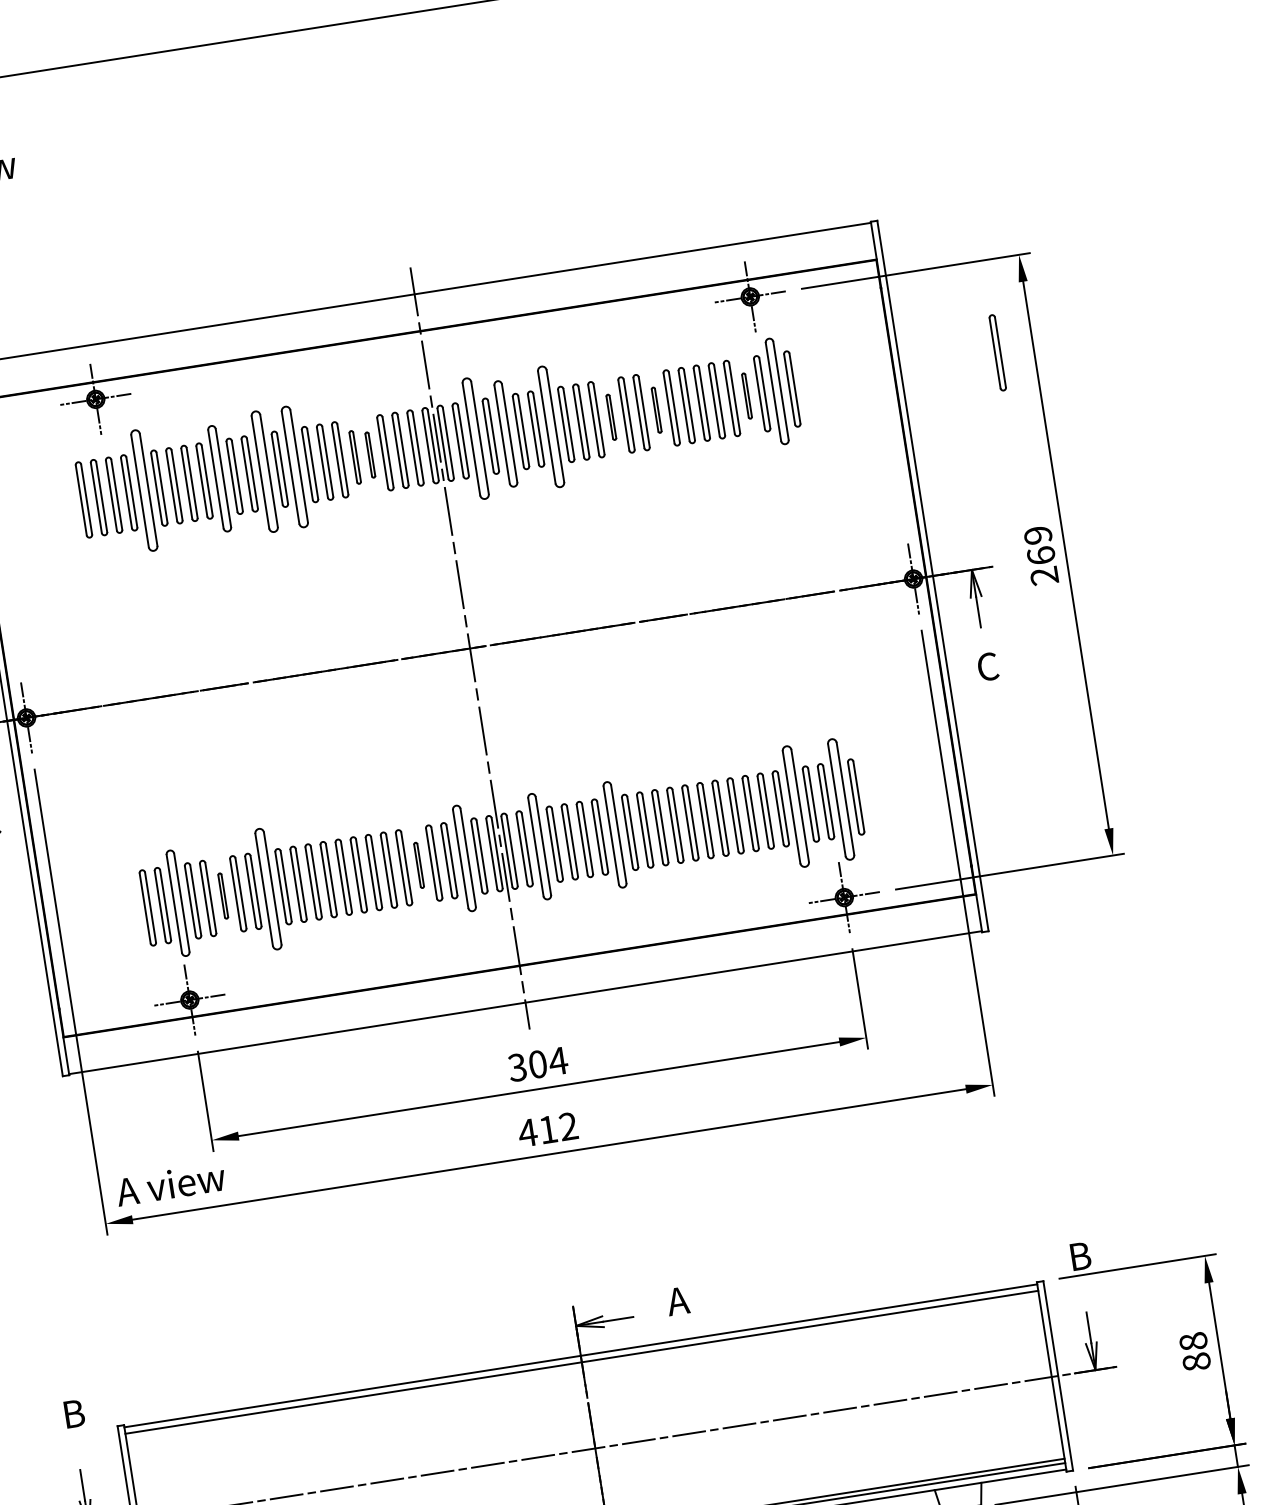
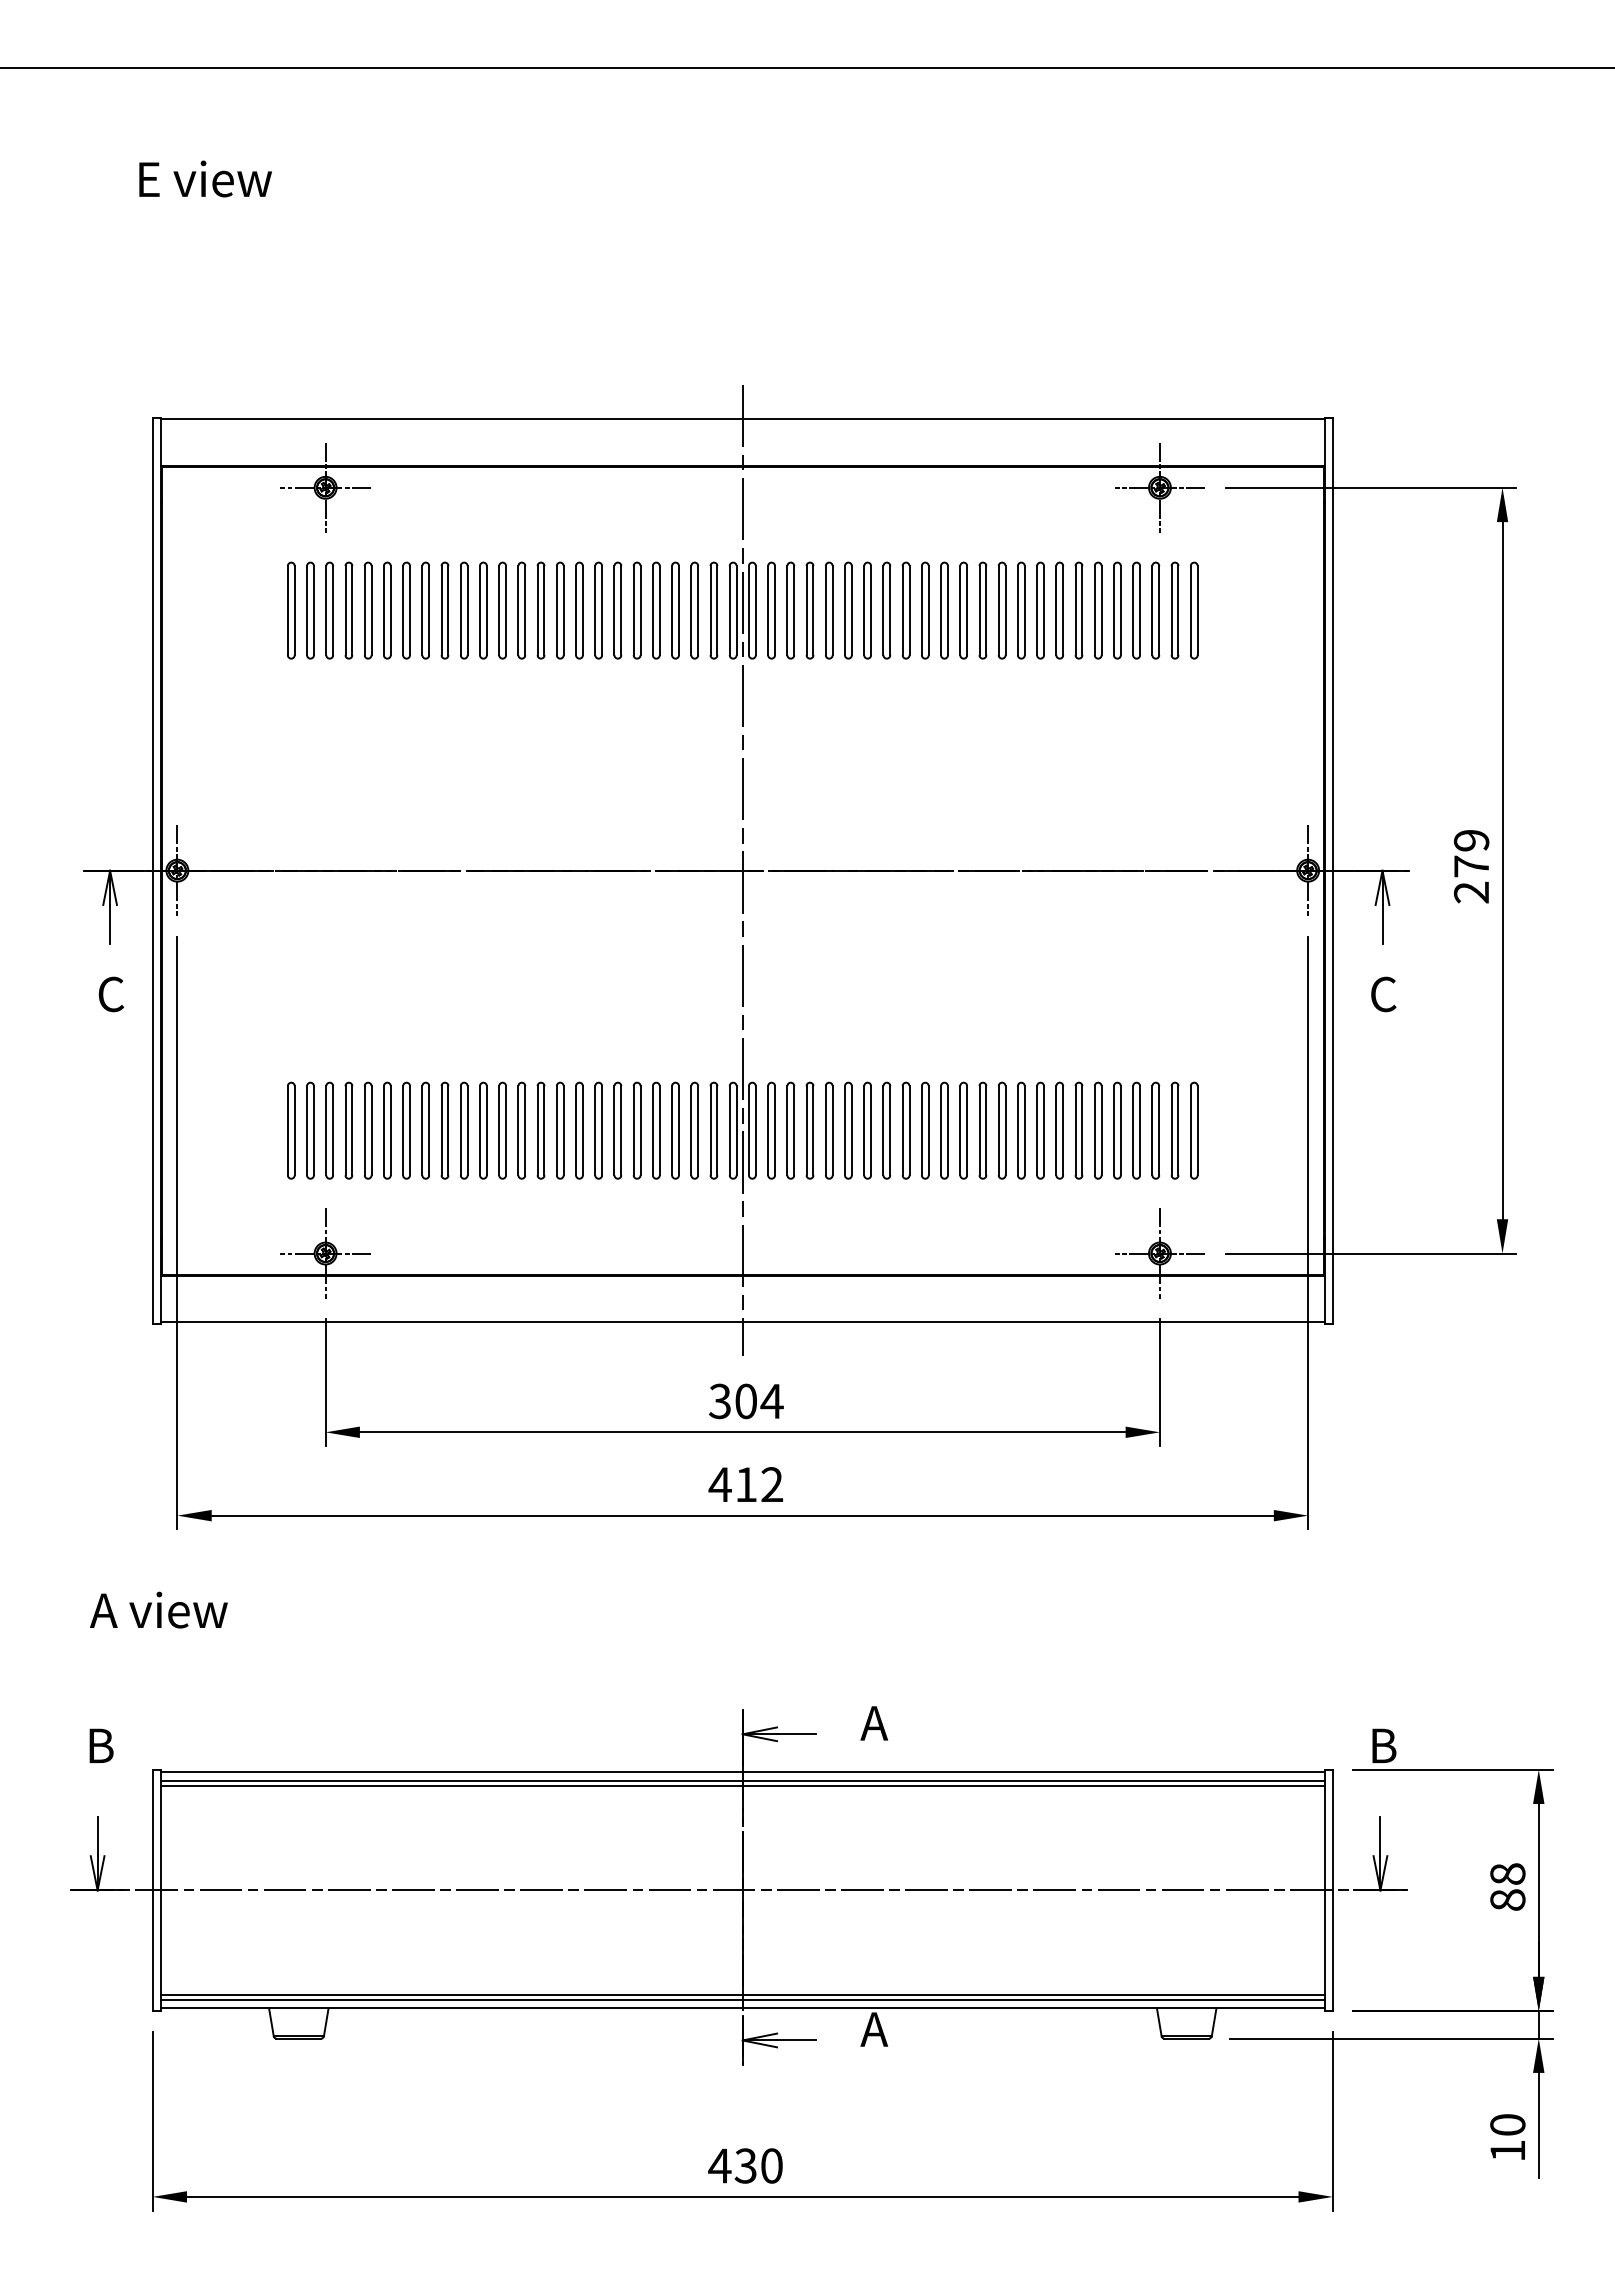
part: (997, 352) -> (1456, 605), removed
part: (776, 391) -> (1174, 610), size x0.71
part: (746, 396) -> (1136, 610), size x1.67
part: (656, 410) -> (1021, 610), size x1.67
part: (611, 417) -> (963, 610), size x1.67
part: (550, 426) -> (886, 610), size x0.62
part: (506, 433) -> (829, 610), size x0.71
part: (475, 438) -> (790, 610), size x0.62
part: (370, 455) -> (656, 610), size x1.67
part: (354, 457) -> (636, 610), size x1.43
part: (295, 466) -> (560, 610), size x0.62
part: (264, 471) -> (521, 610), size x0.62
part: (219, 478) -> (463, 610), size x0.71
part: (143, 490) -> (367, 610), size x0.62
text: (1041, 555) -> (1471, 866), 269 -> 279
part: (840, 799) -> (1174, 1130), size x0.62
part: (795, 806) -> (1117, 1130), size x0.62
part: (614, 834) -> (886, 1130), size x0.71
part: (539, 846) -> (790, 1130), size x0.71
part: (464, 858) -> (694, 1130), size x0.71
part: (418, 865) -> (636, 1130), size x1.67
part: (268, 888) -> (444, 1130), size x0.62
part: (223, 895) -> (387, 1130), size x1.67
part: (177, 903) -> (329, 1130), size x0.71
text: (170, 1183) -> (158, 1609), moved
line: (582, 1366) -> (742, 1786), added

